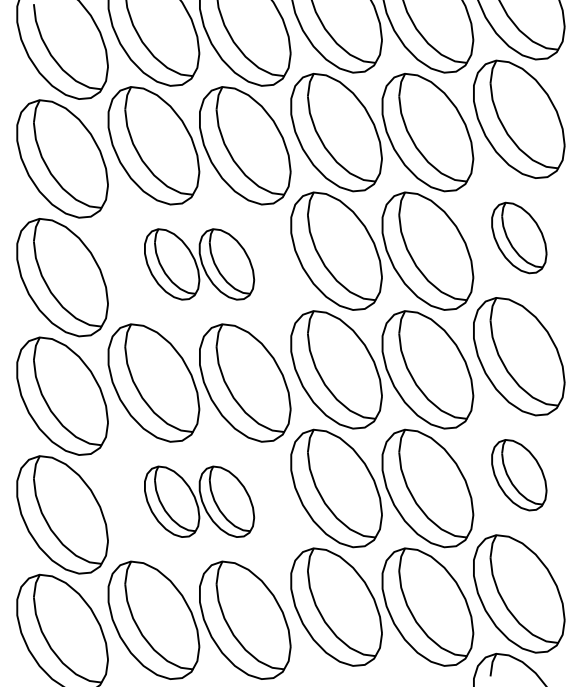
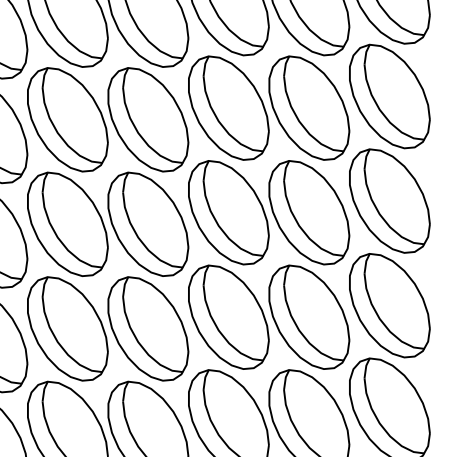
part: (519, 237) -> (390, 96), size x1.67
part: (199, 264) -> (108, 119), size x1.67
part: (519, 474) -> (390, 304), size x1.67
part: (199, 501) -> (108, 328), size x1.67

